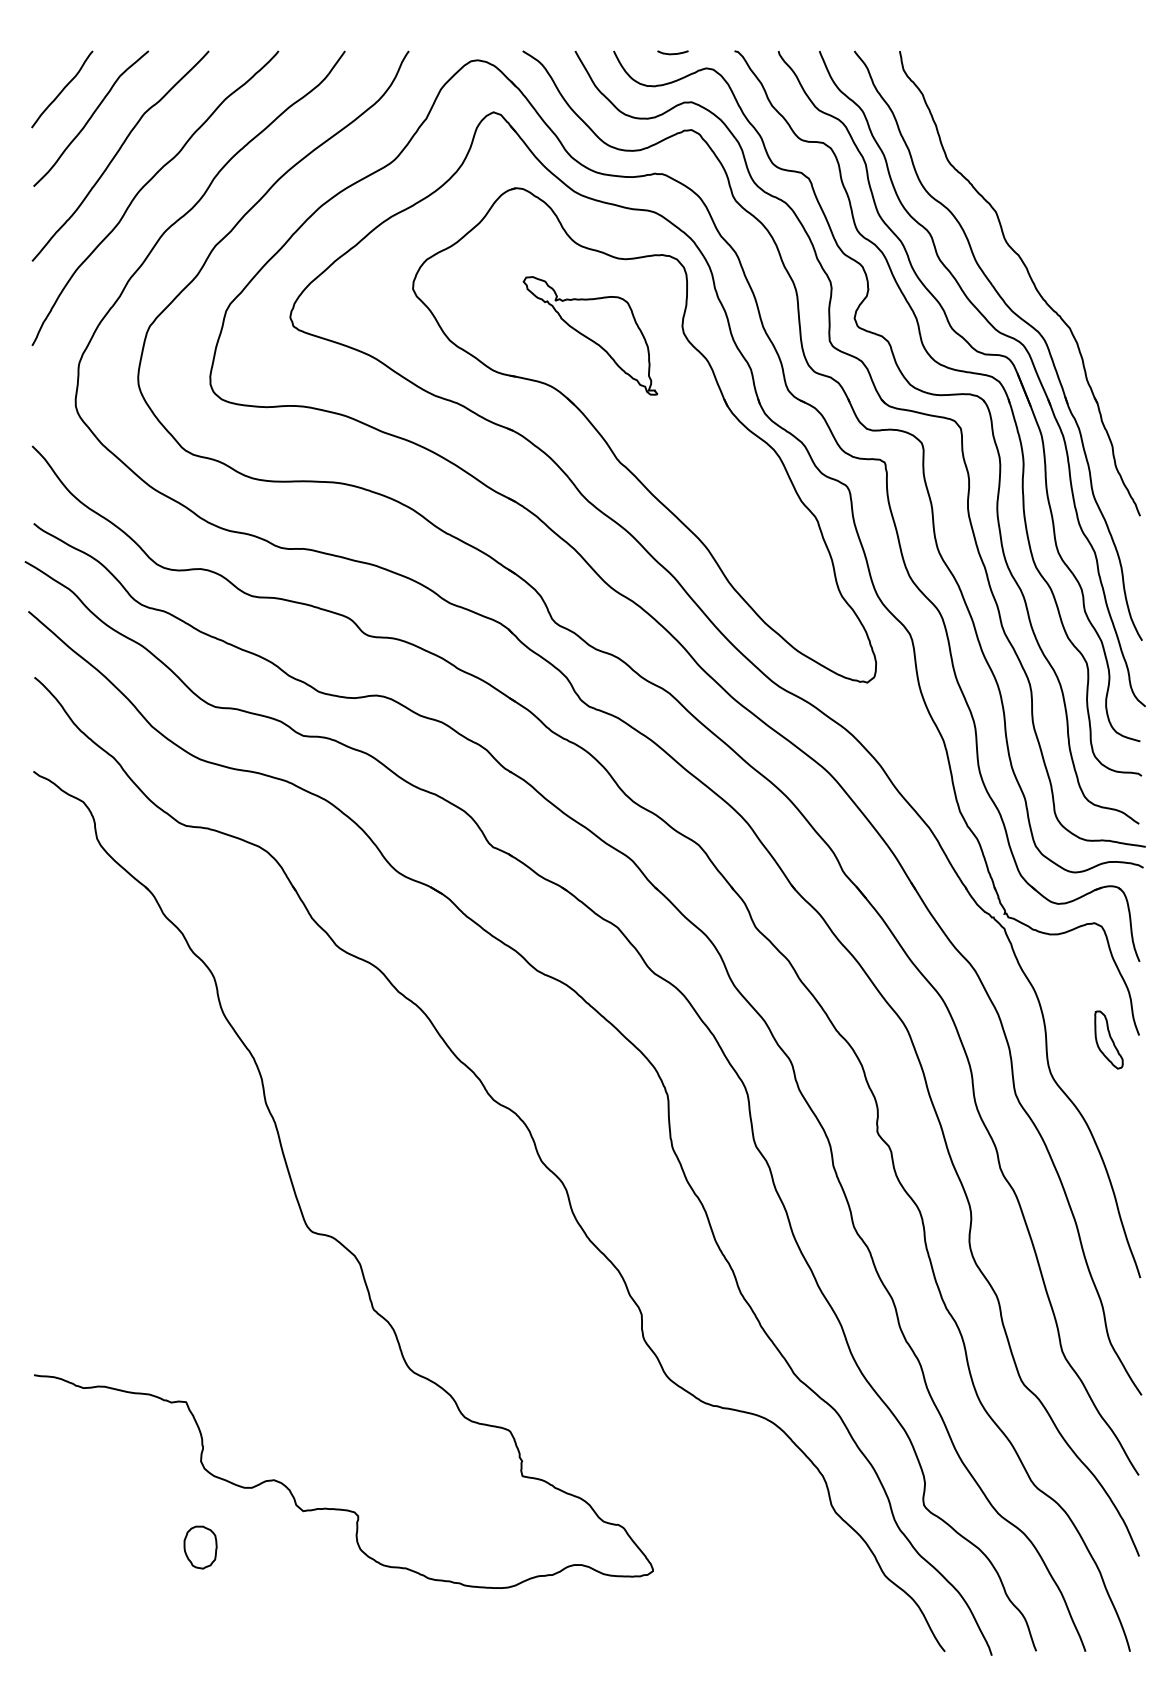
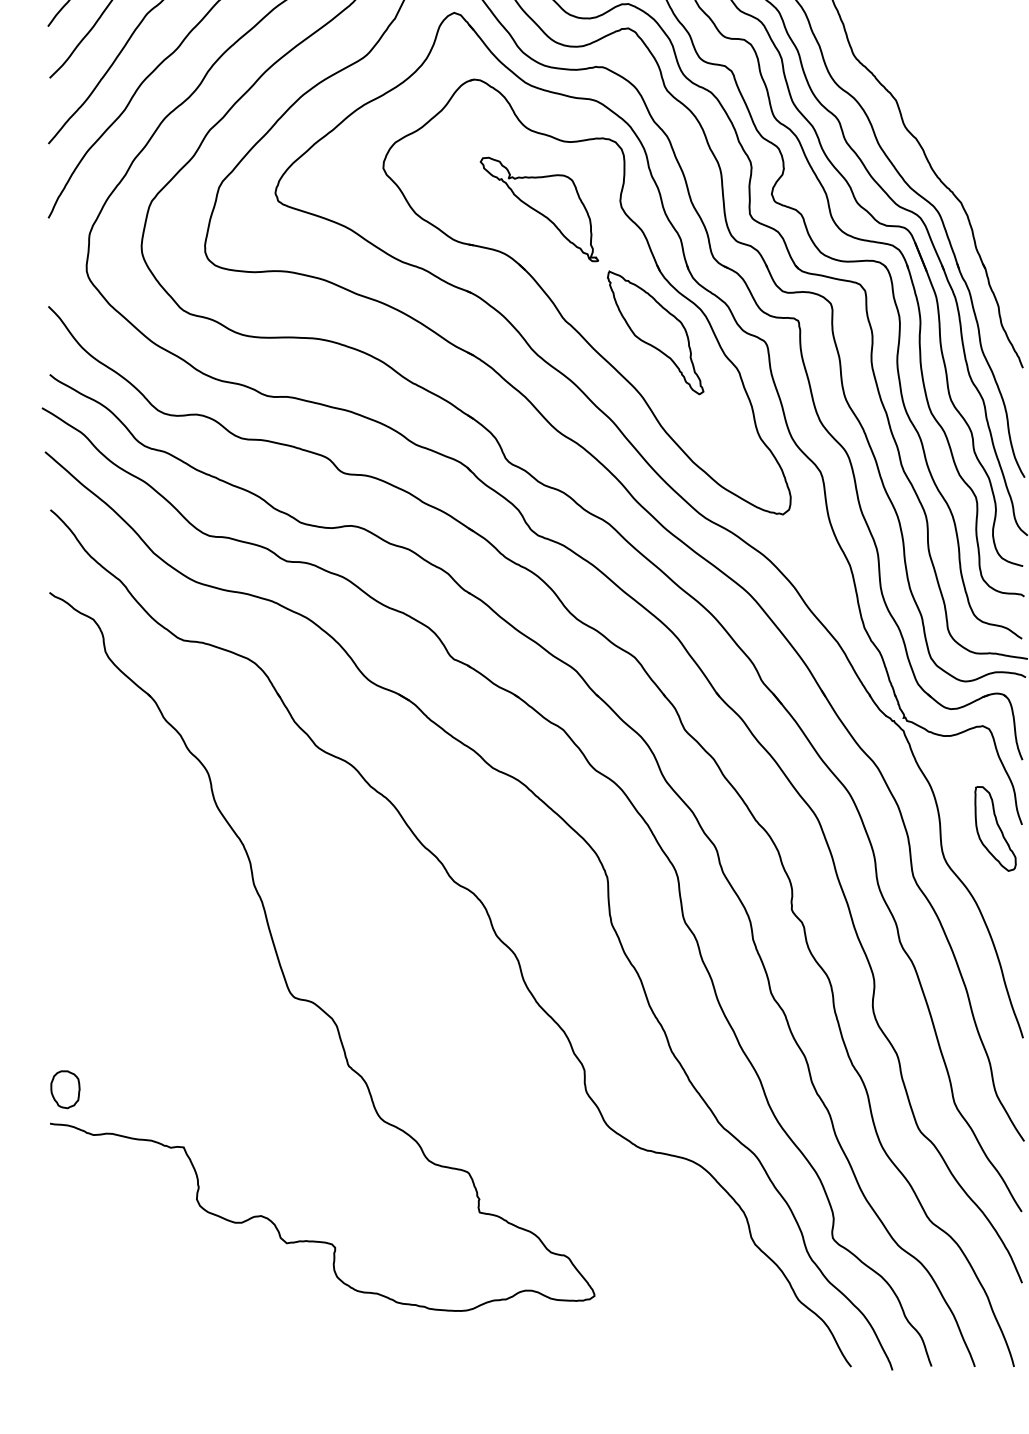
part: (722, 475) -> (655, 332), added
part: (1108, 1039) -> (995, 828), size x1.67
part: (200, 1547) -> (65, 1089), moved

